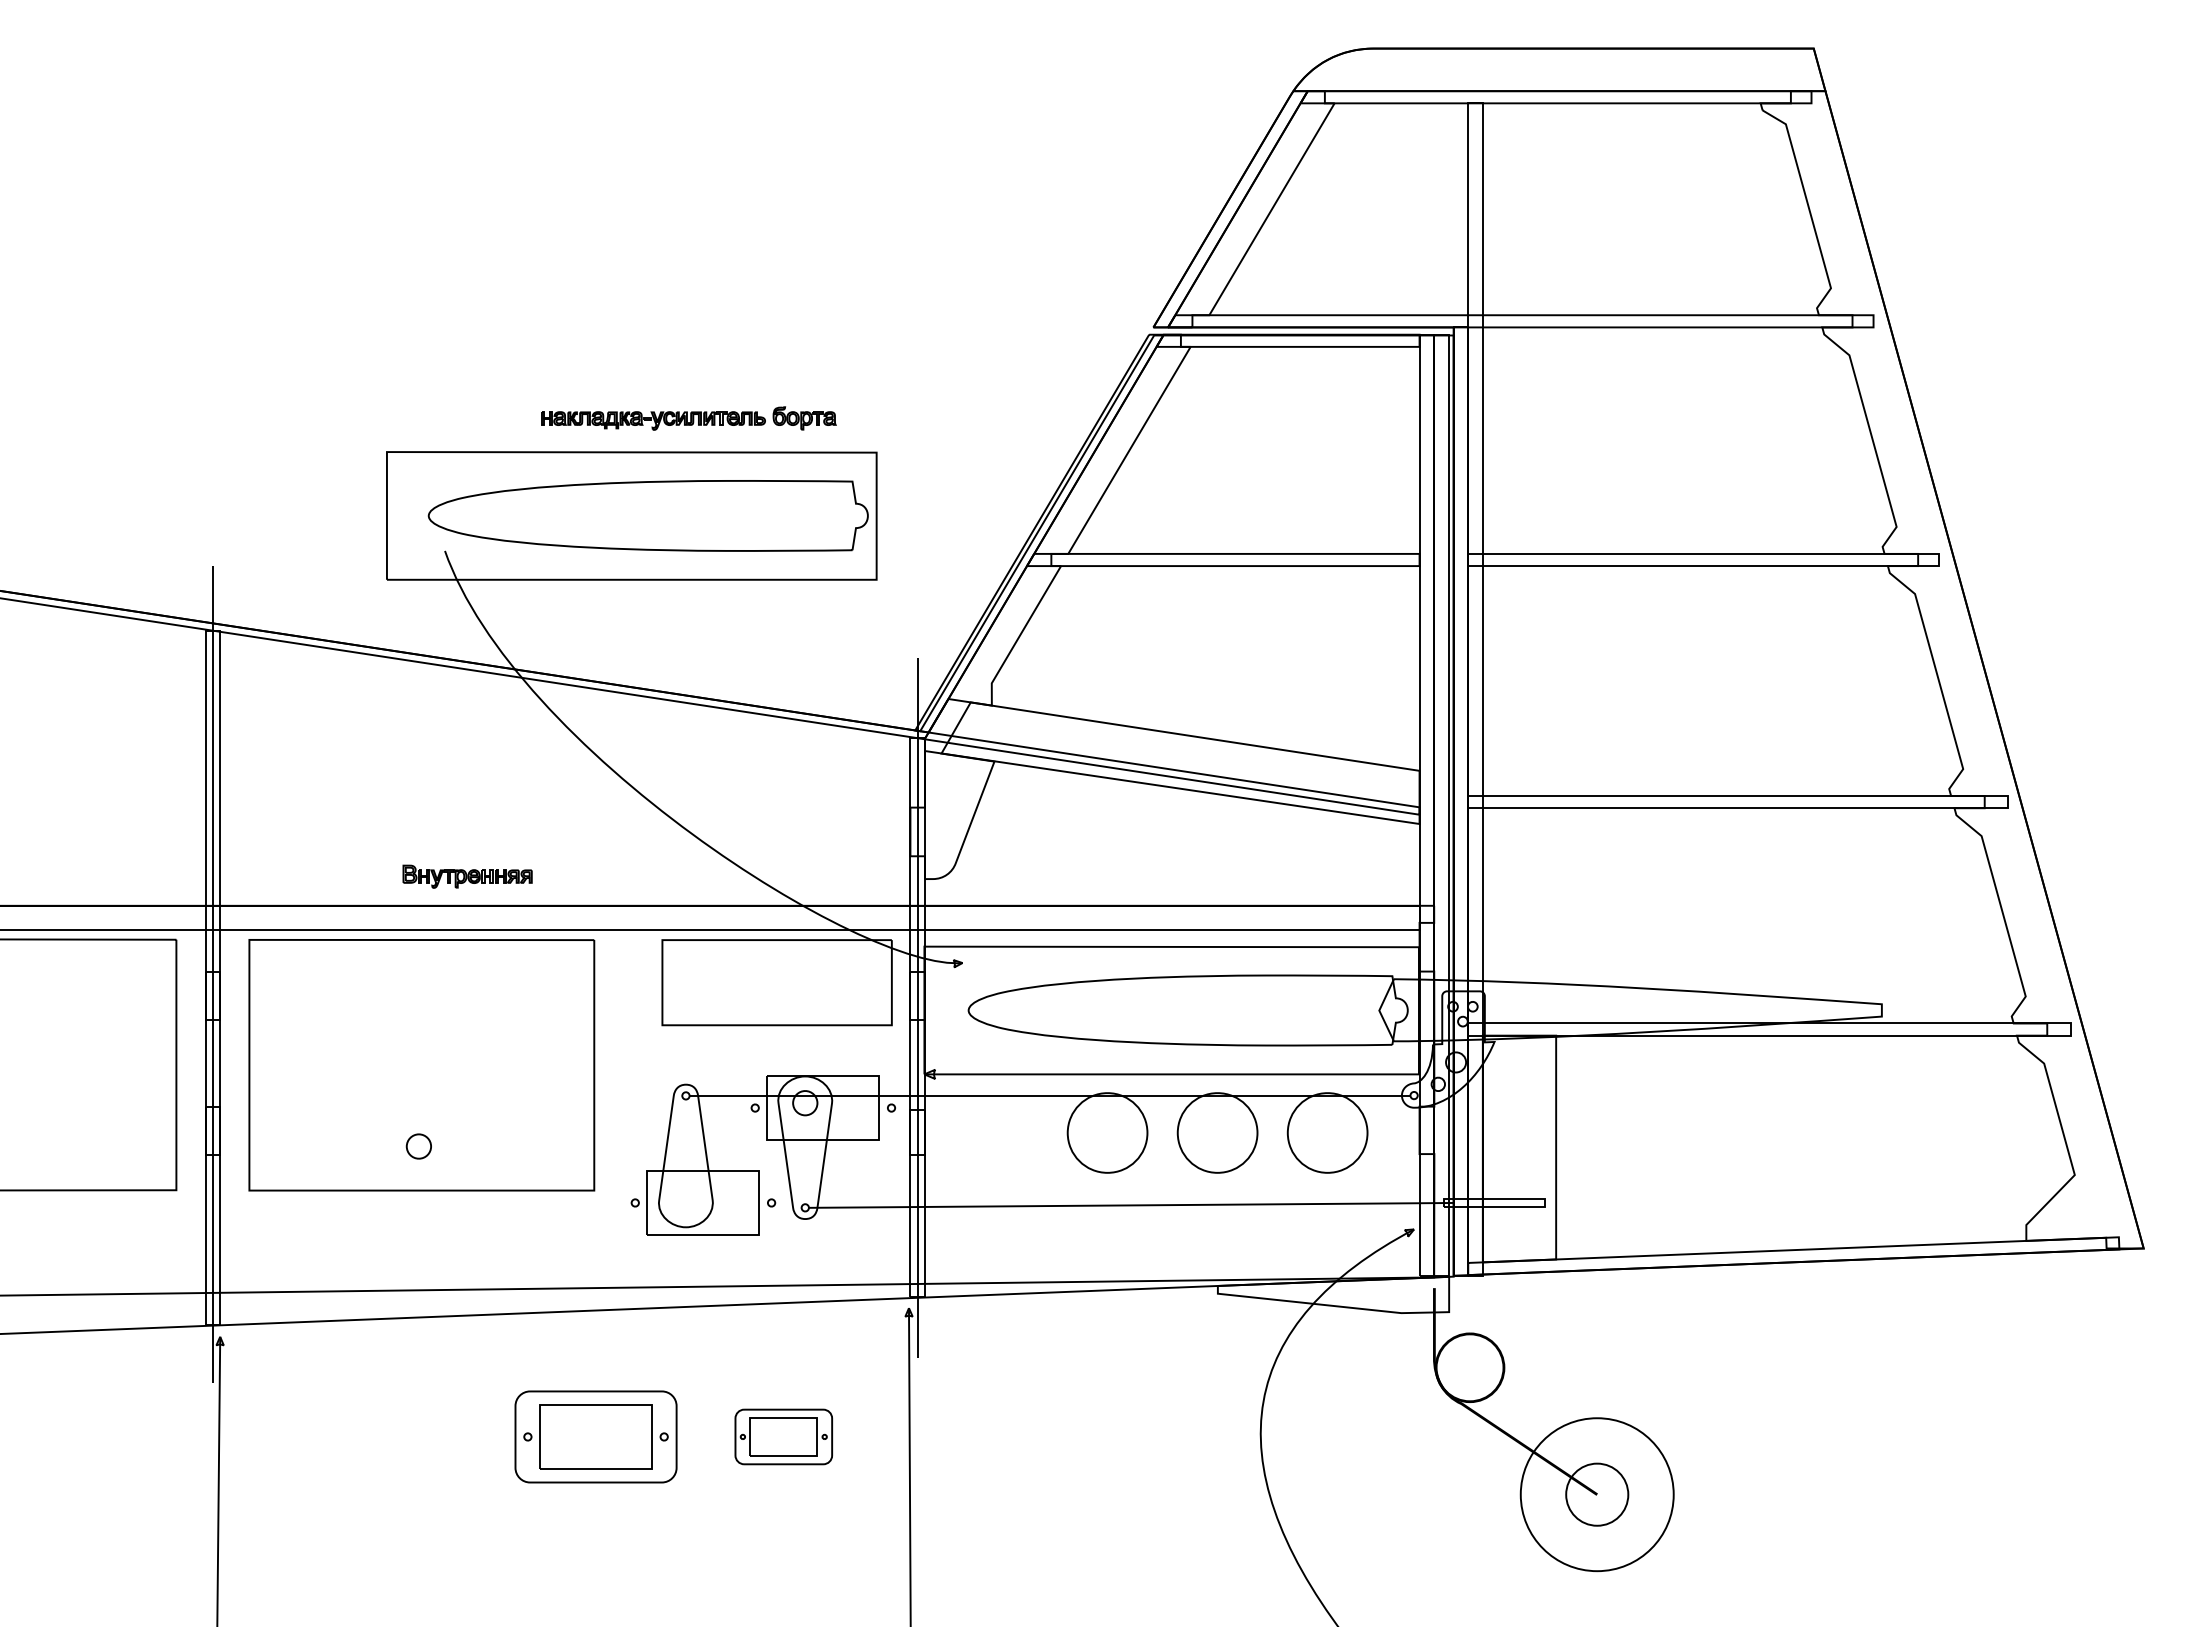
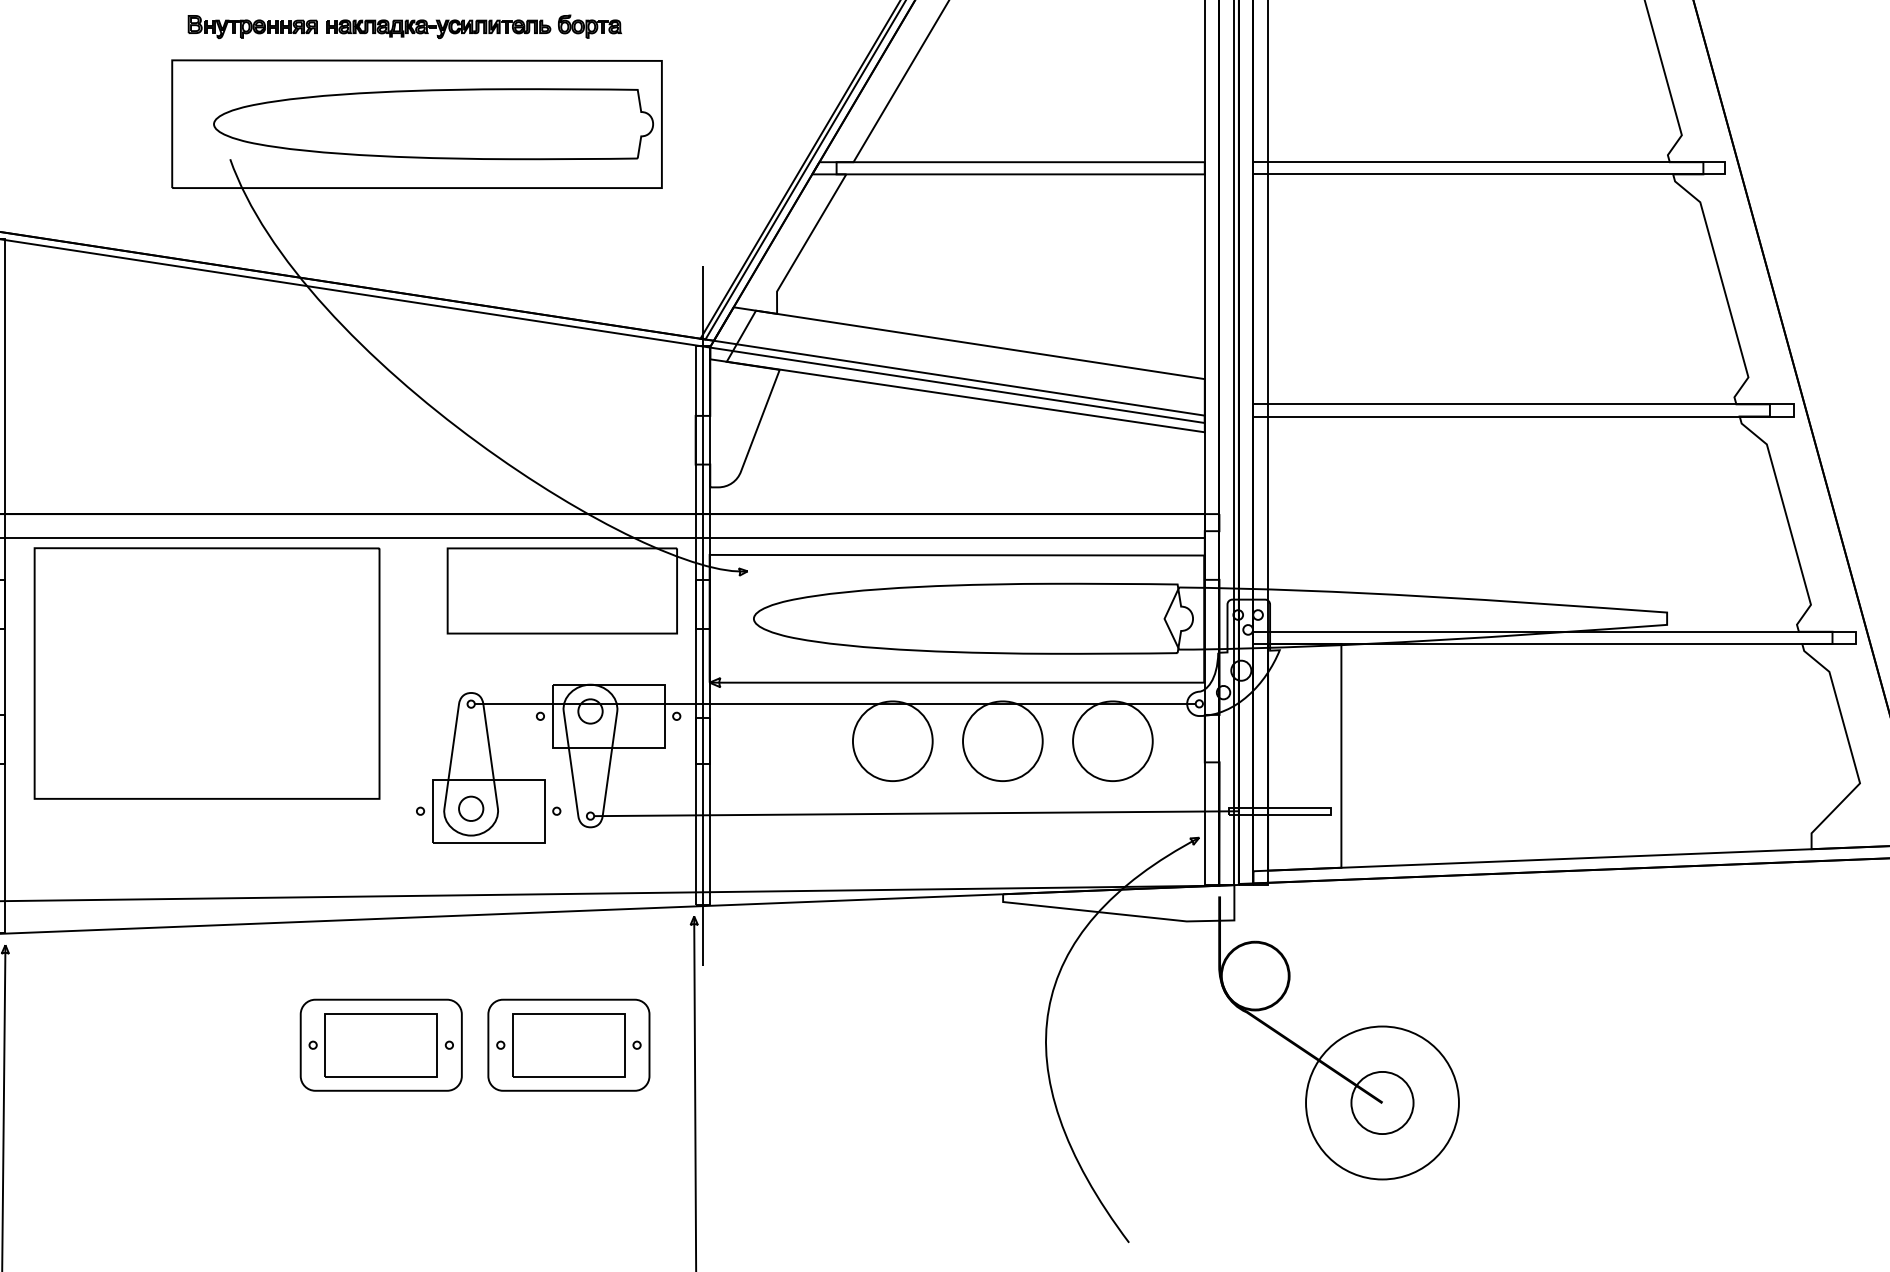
part: (467, 876) -> (252, 26), moved
part: (418, 1146) -> (470, 808), moved
part: (783, 1436) -> (568, 1044), size x1.67

